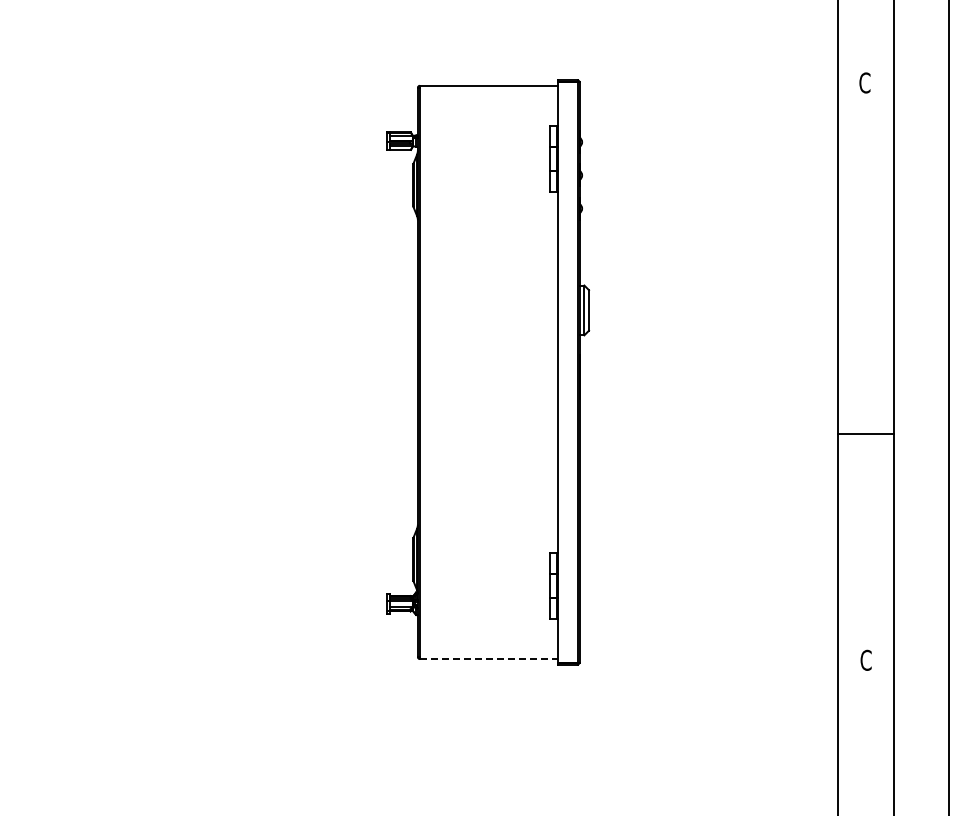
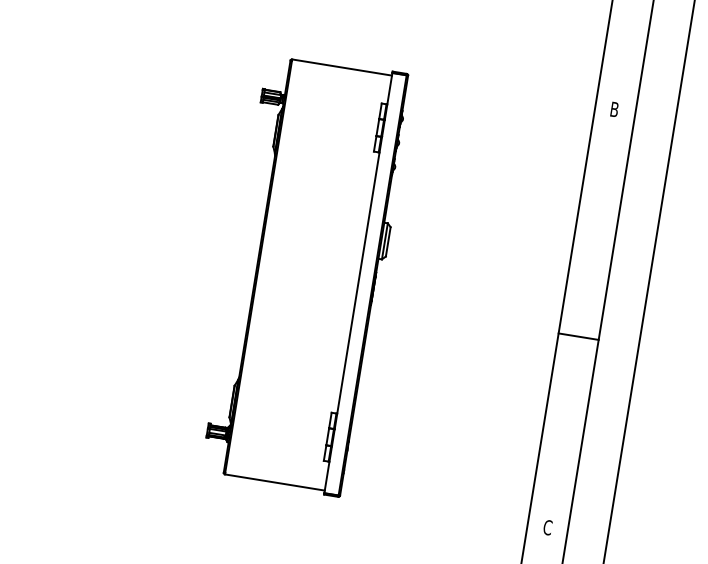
text: (864, 82) -> (614, 109), C -> B
line: (865, 433) -> (578, 336), moved
line: (488, 659) -> (274, 482), dashed -> solid

